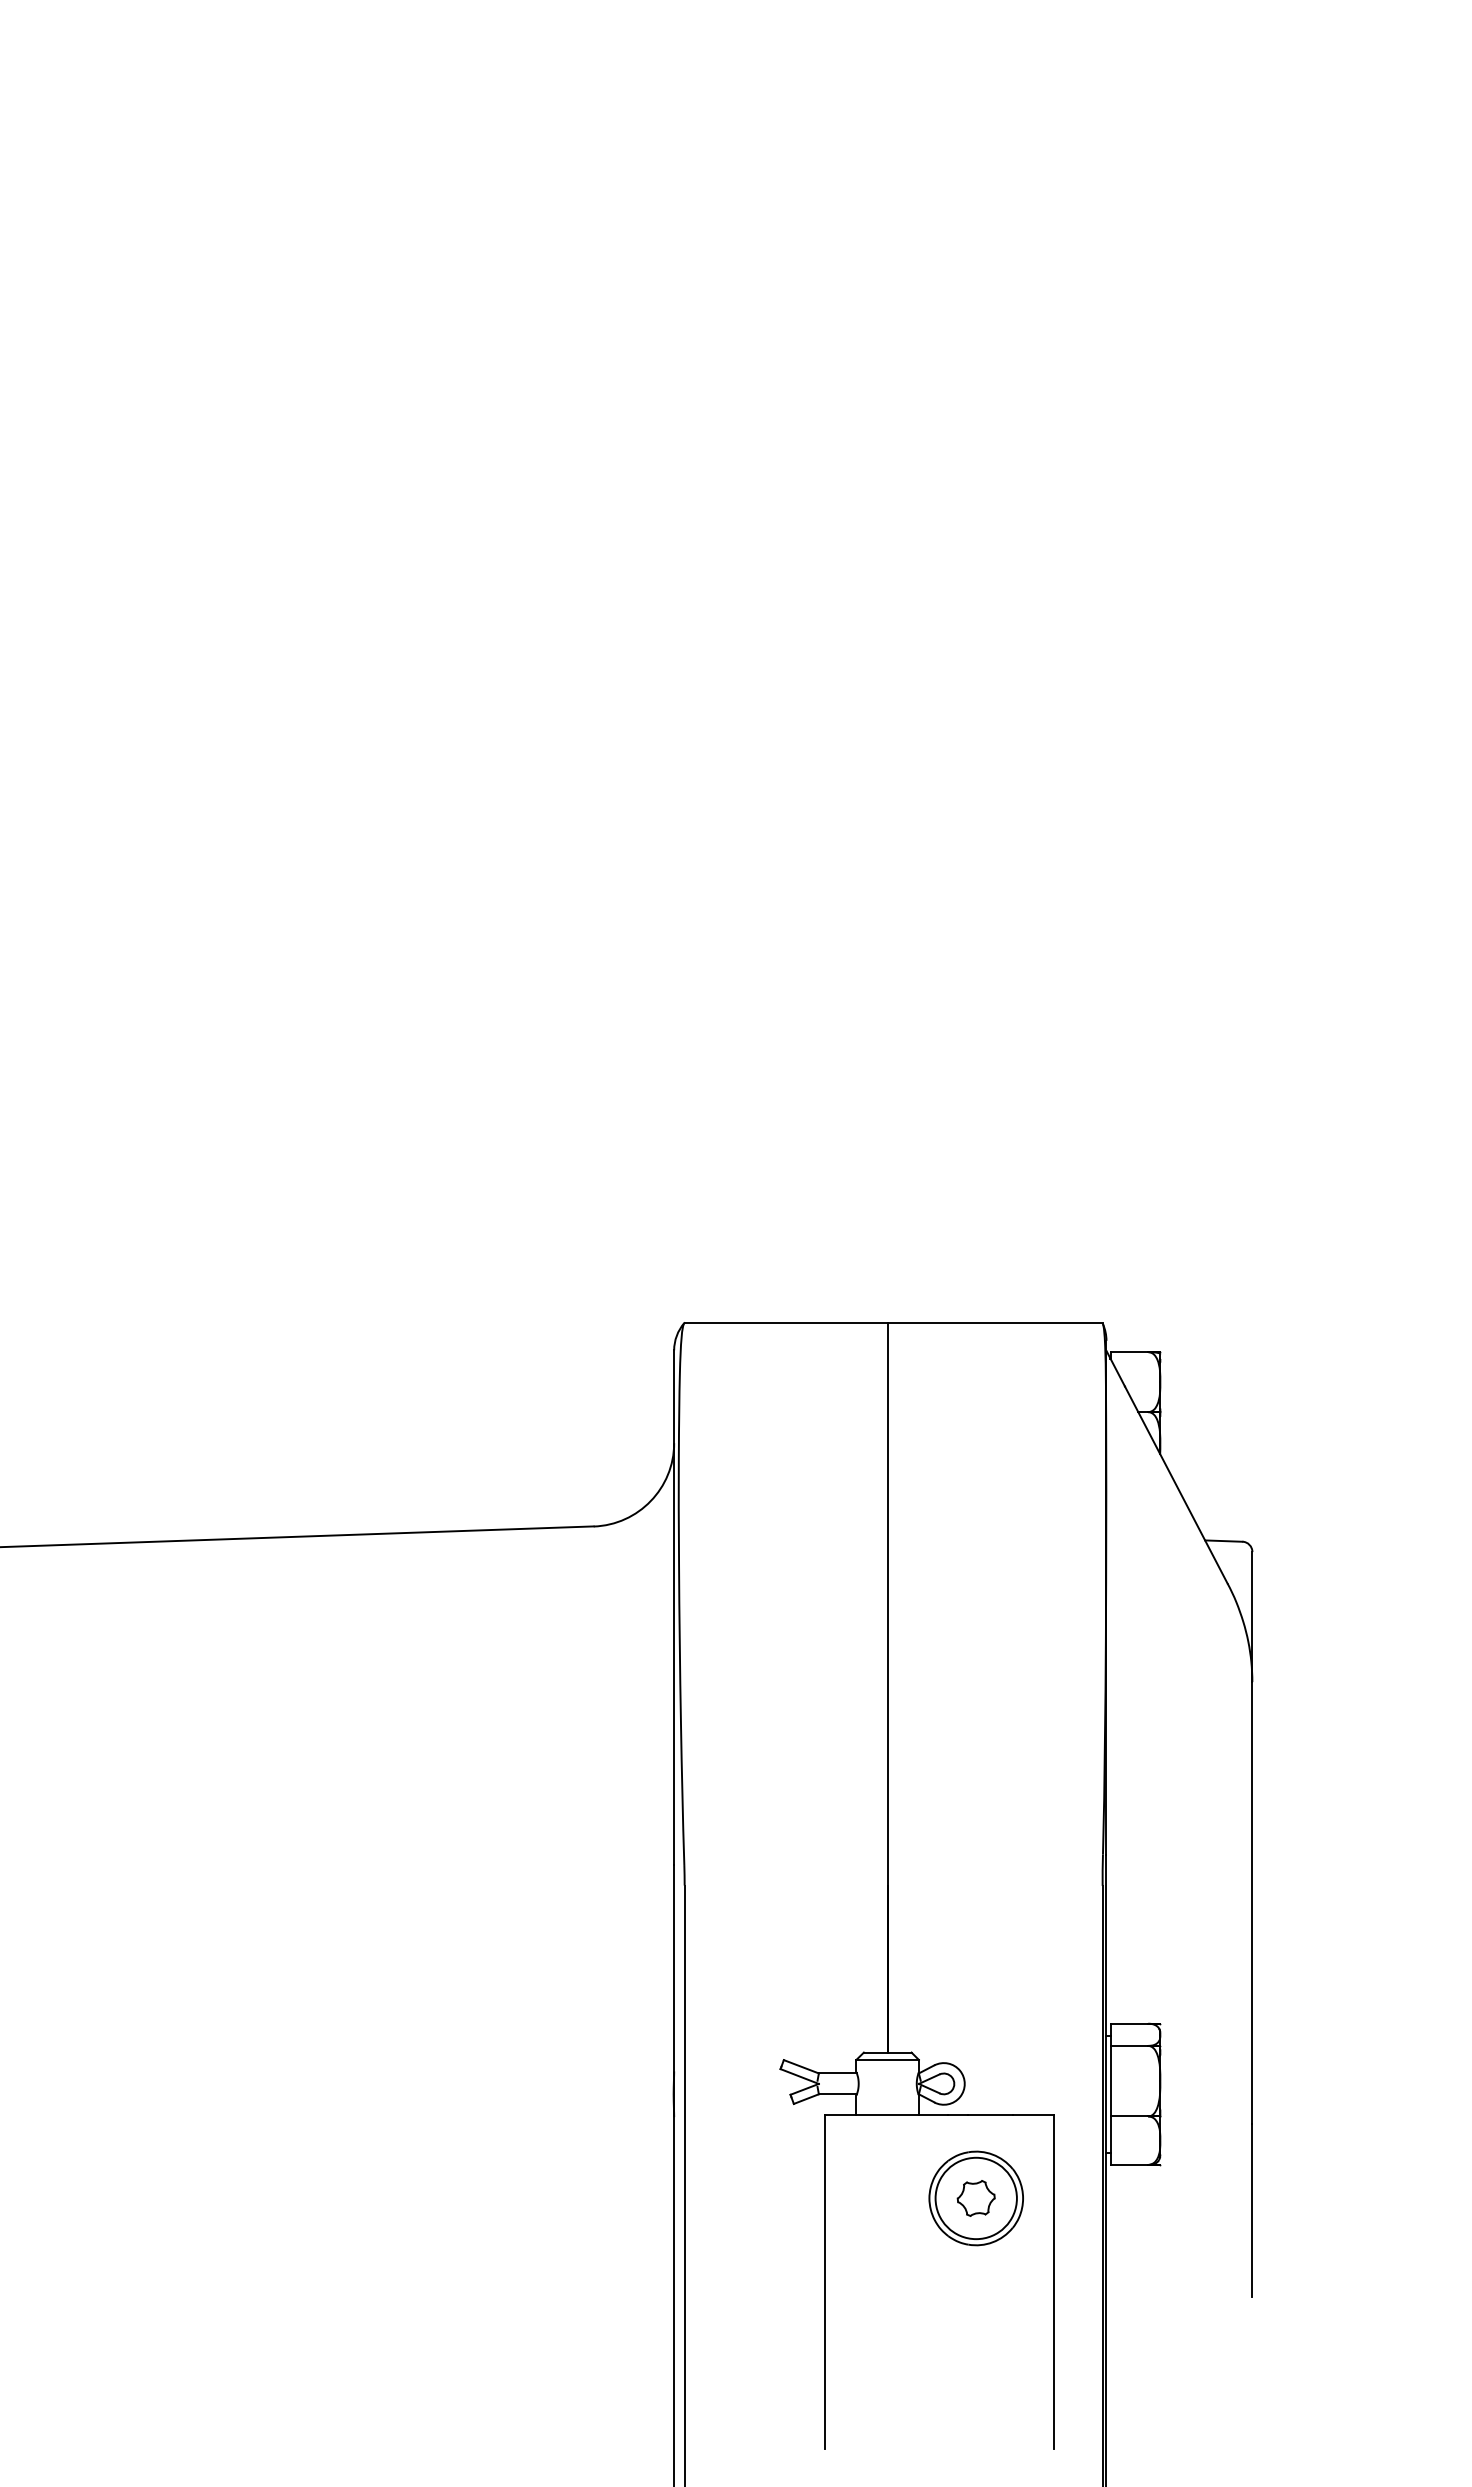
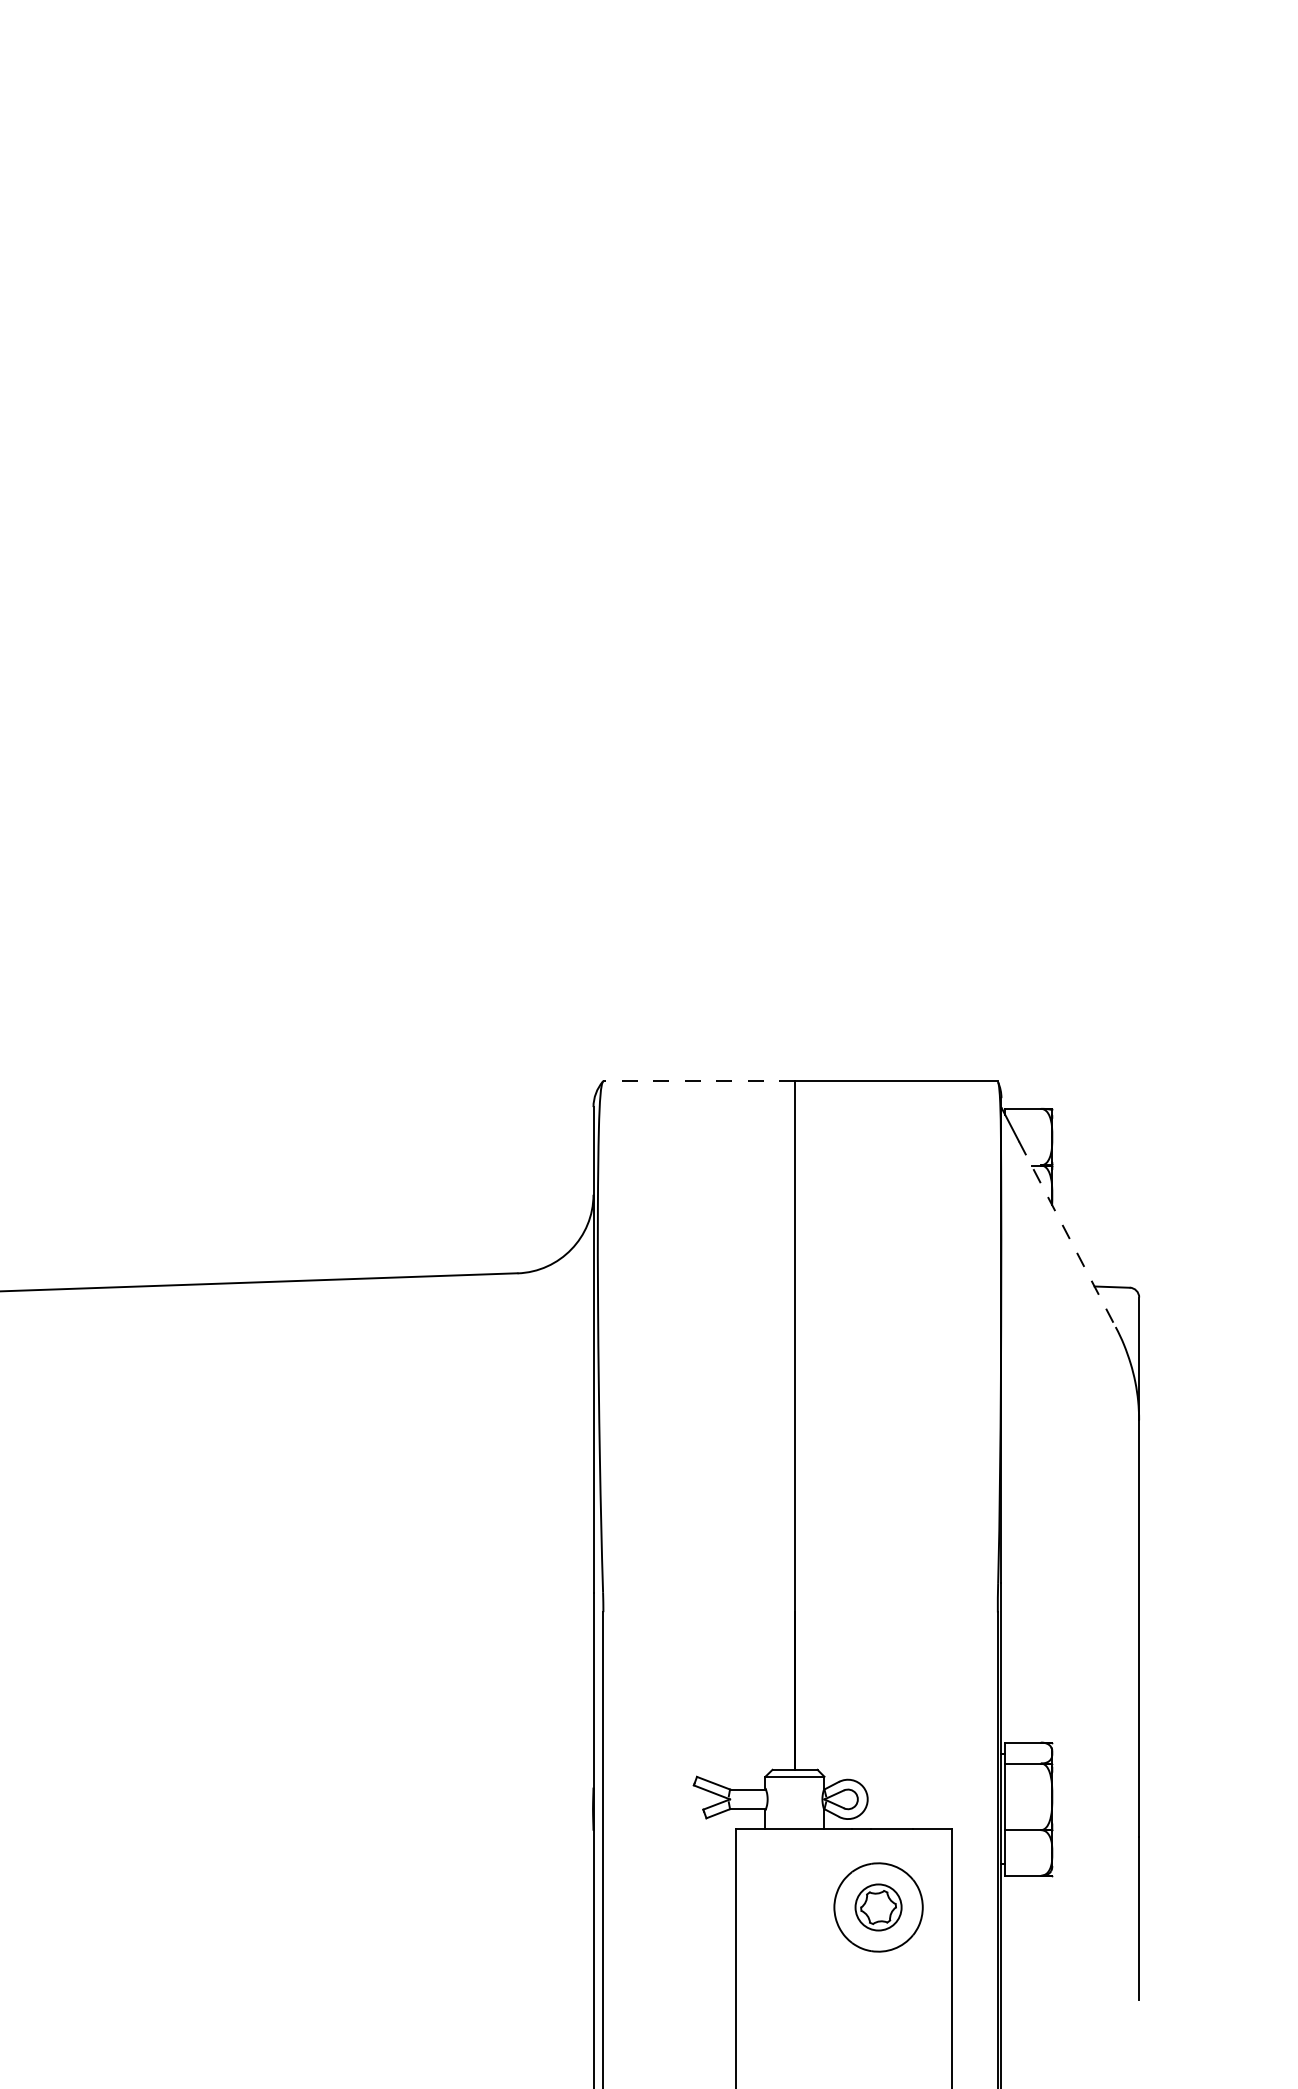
line: (786, 1322) -> (699, 1080), solid -> dashed
line: (1176, 1484) -> (1067, 1233), solid -> dashed
circle: (975, 2198) -> (877, 1907), size x0.6

